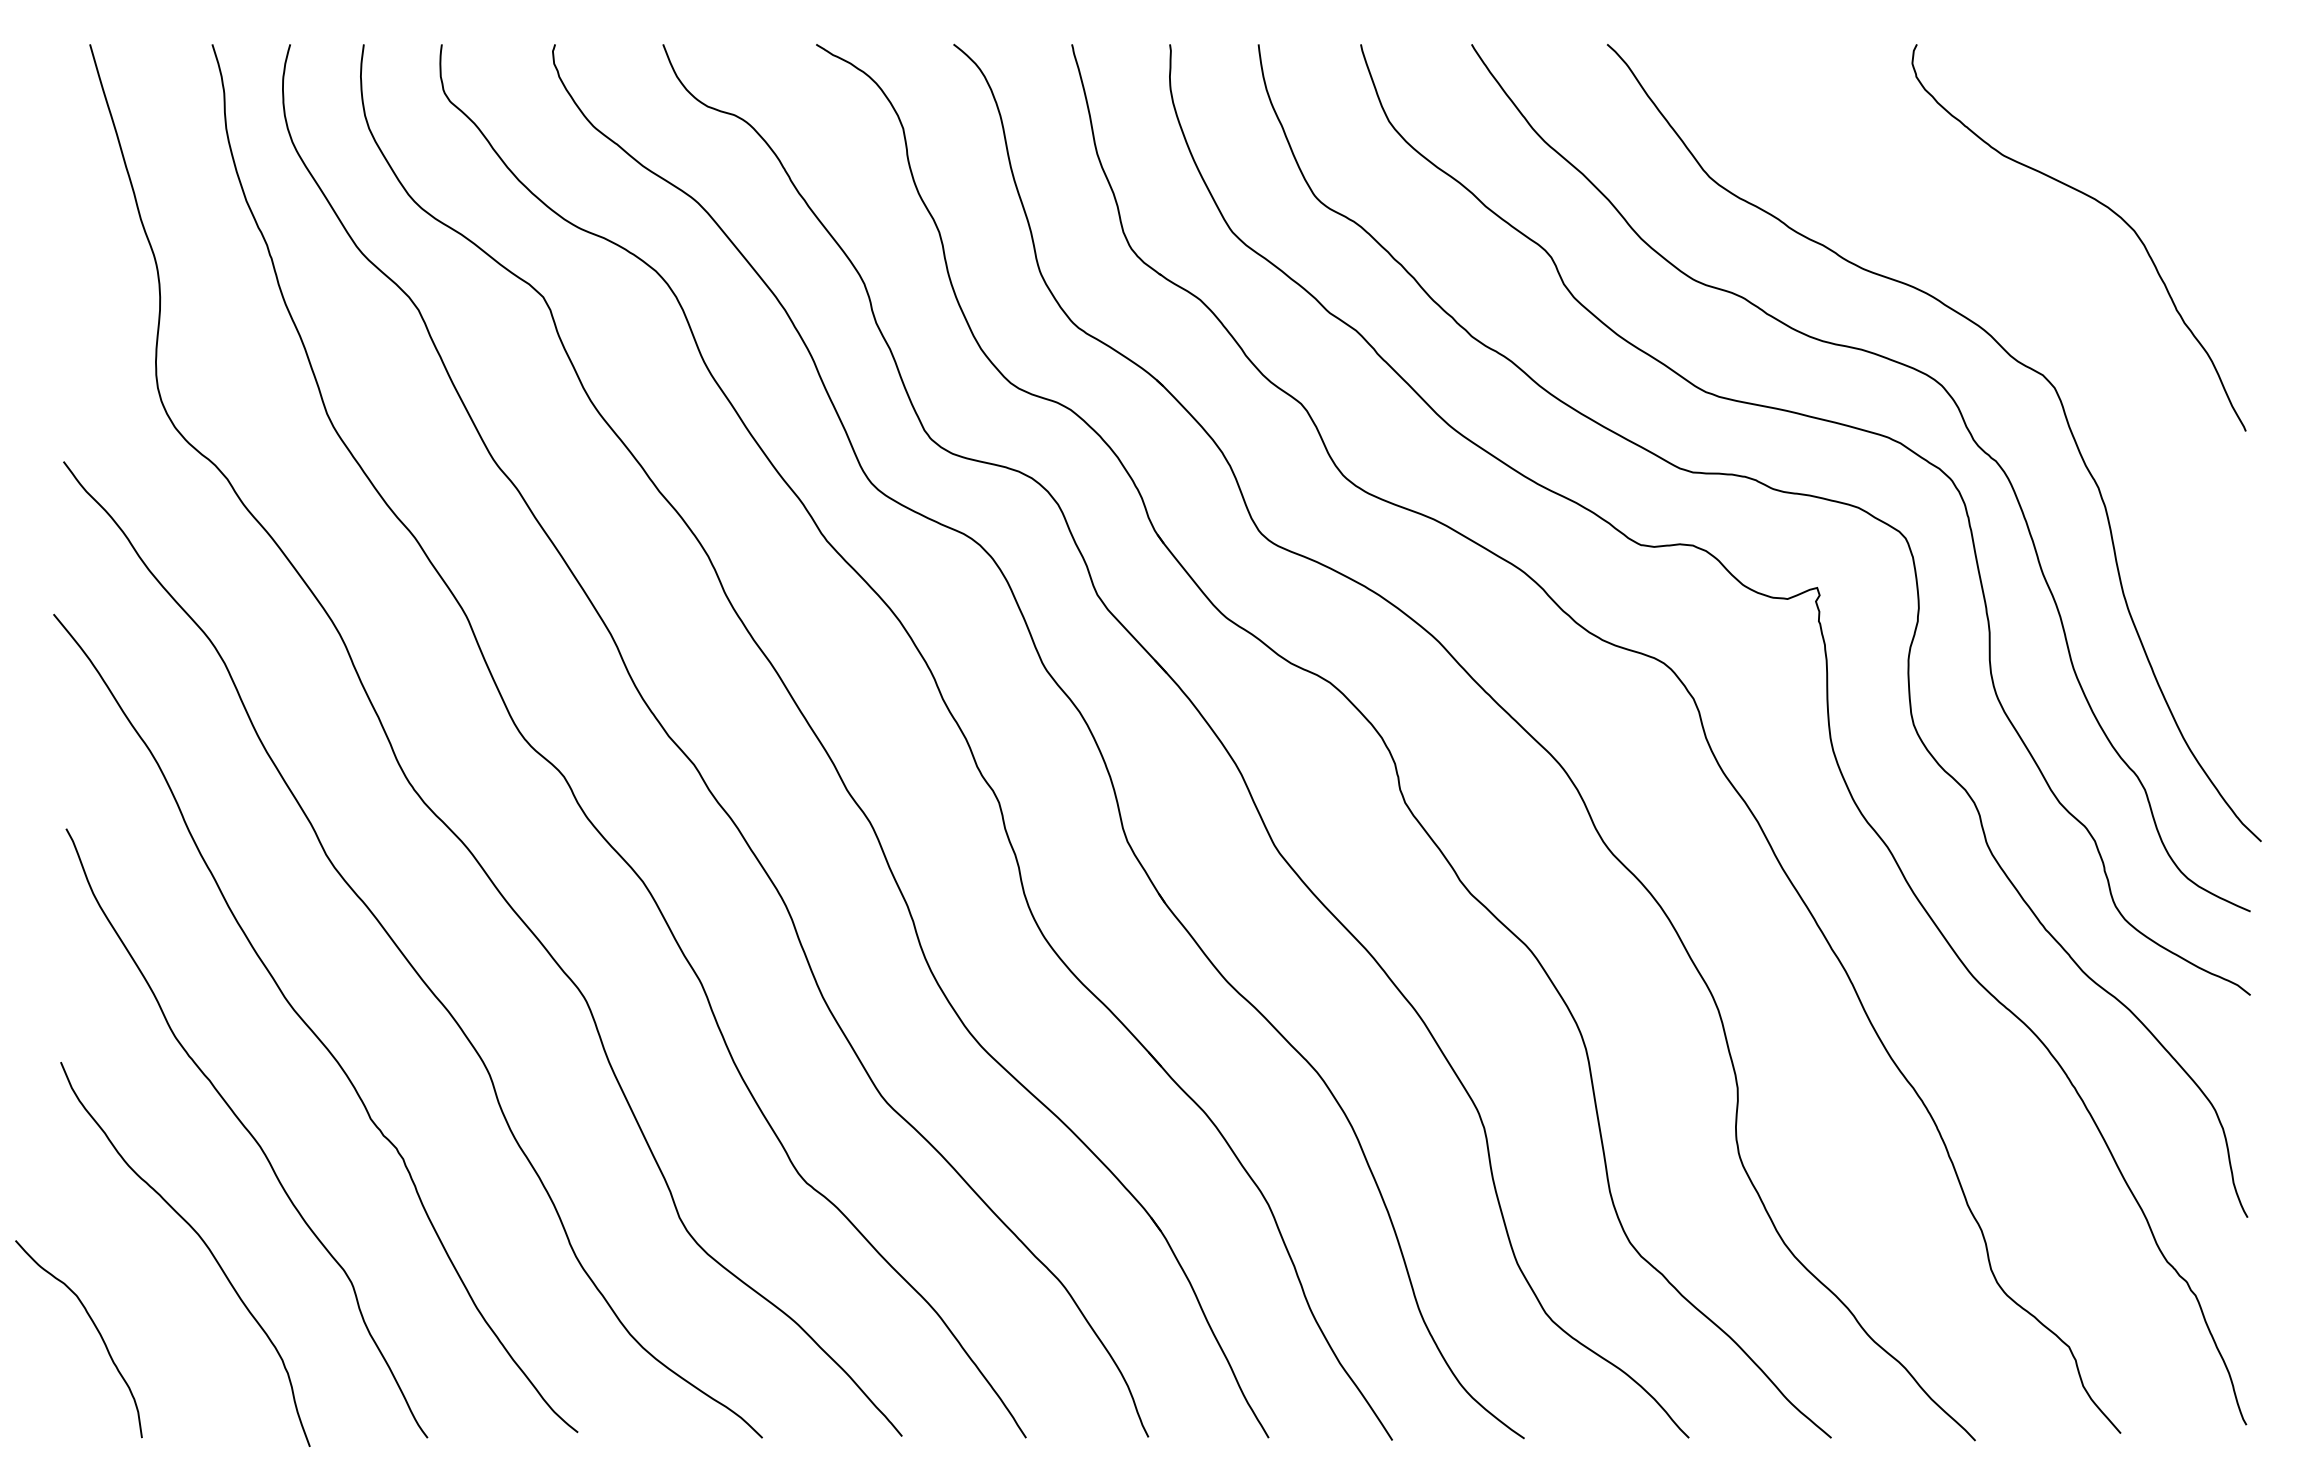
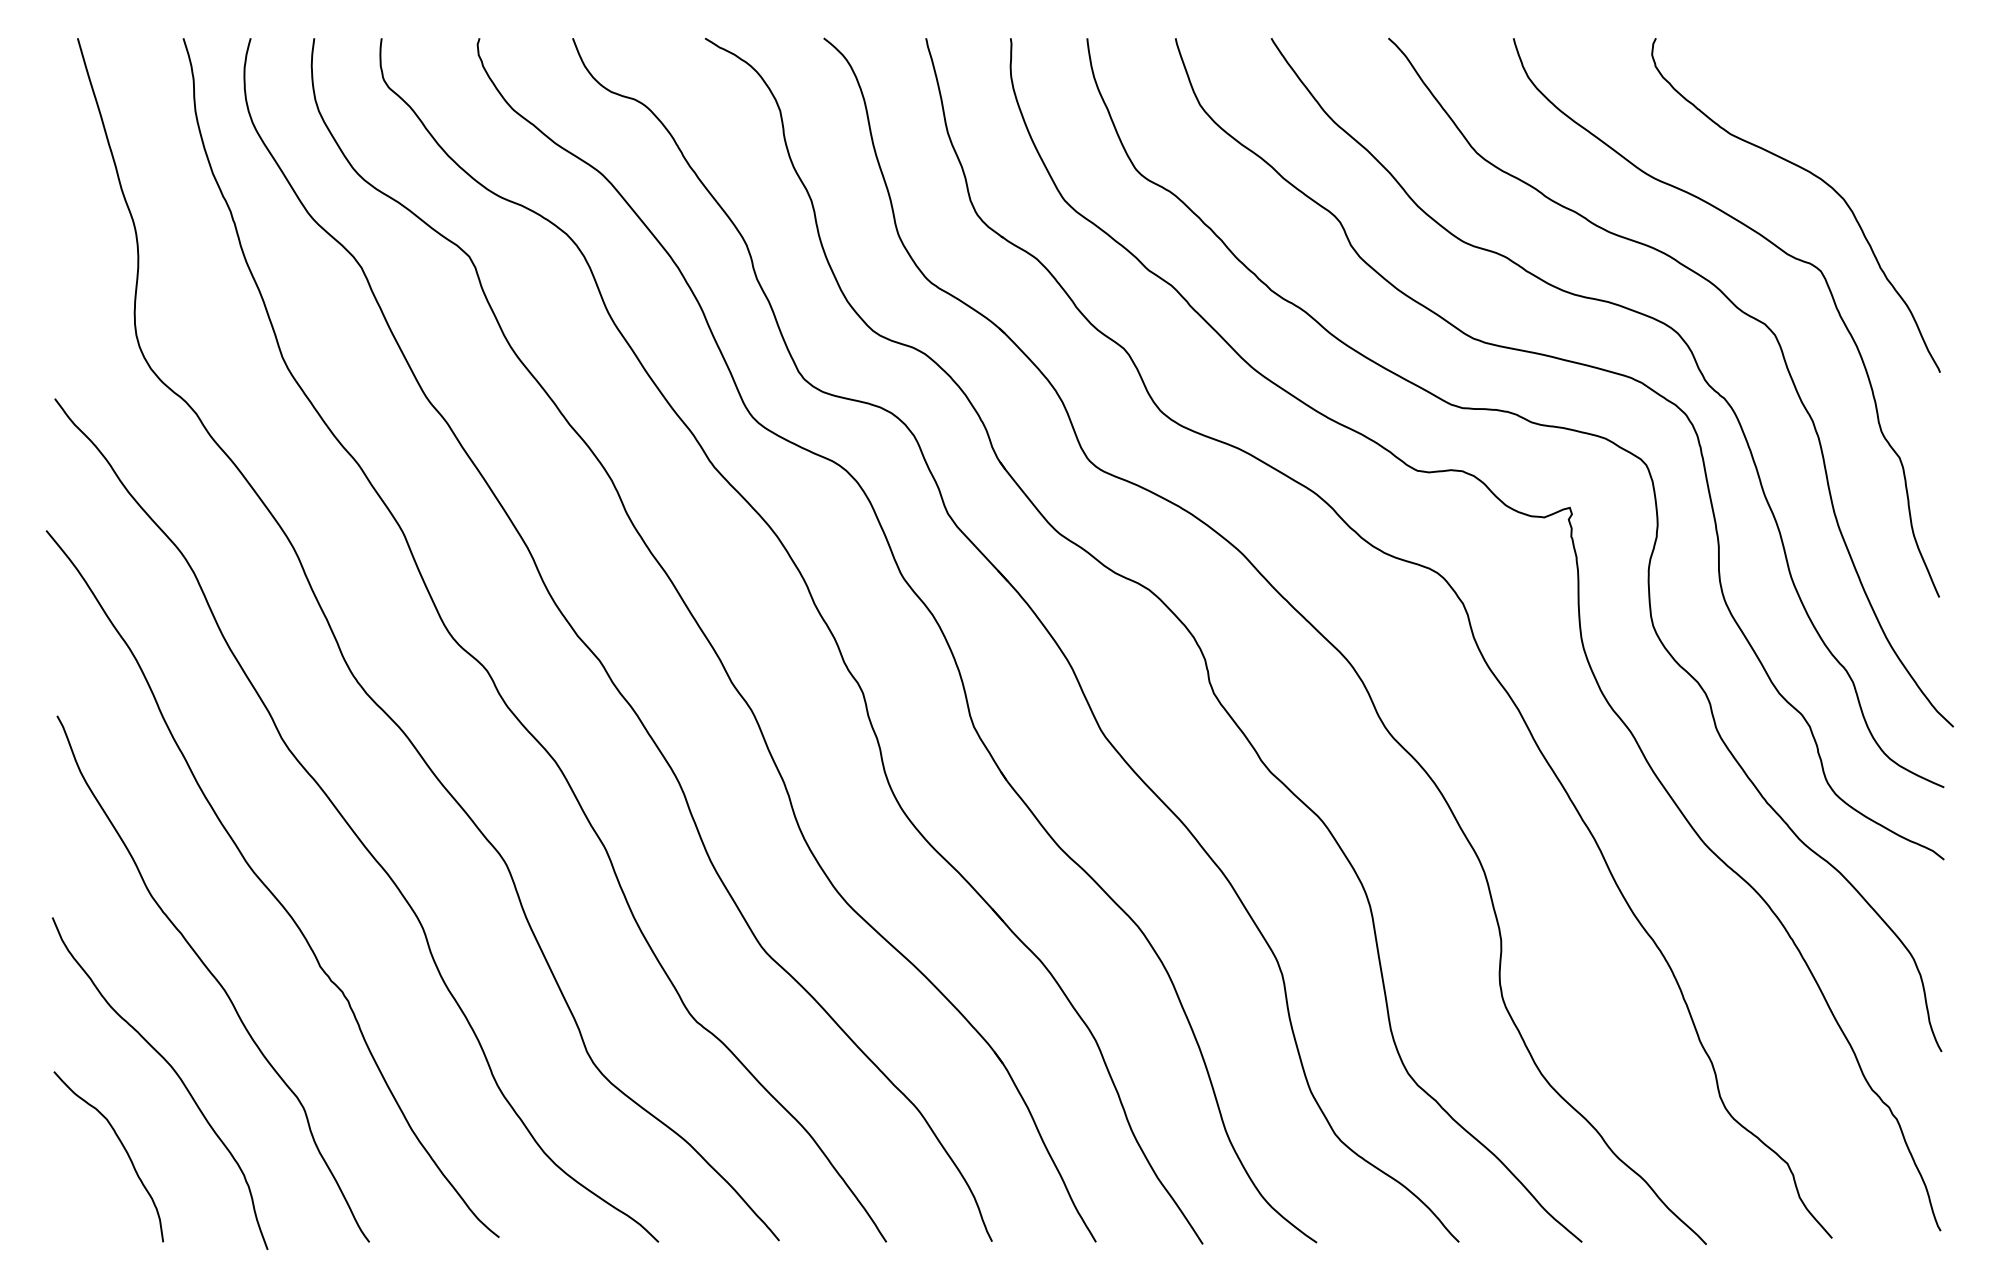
curve: (2057, 287) -> (1777, 248), added
curve: (95, 1328) -> (123, 1147), moved

